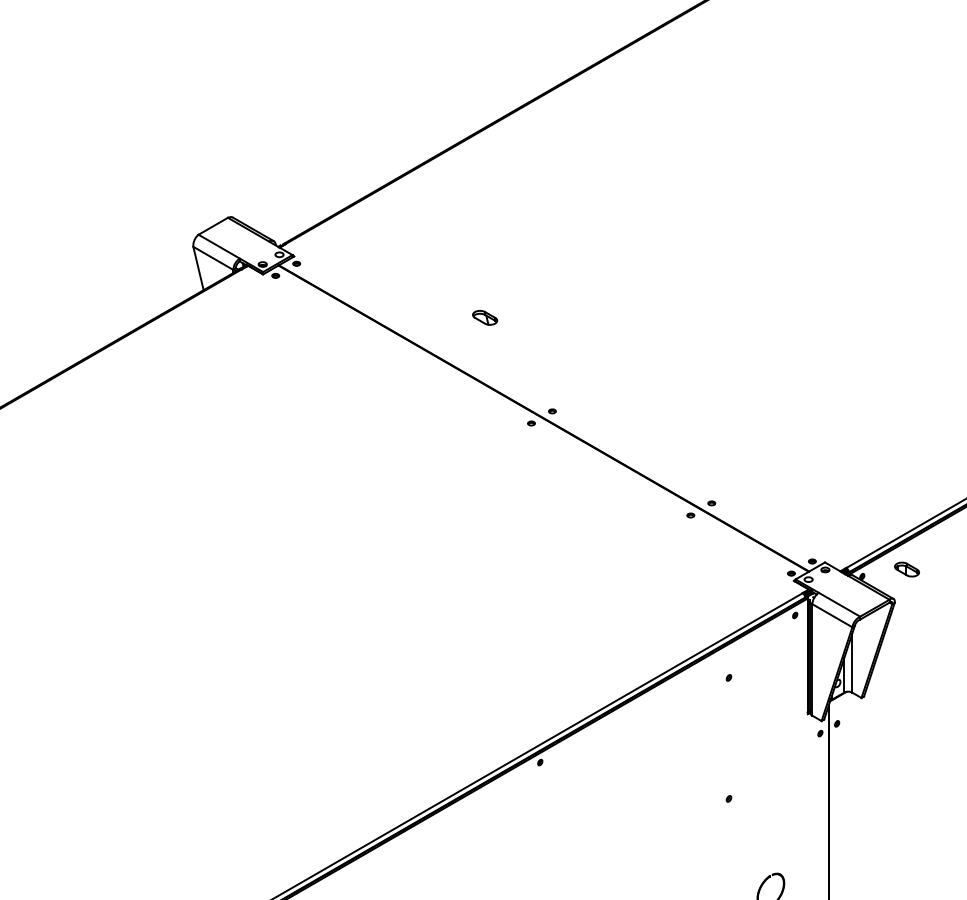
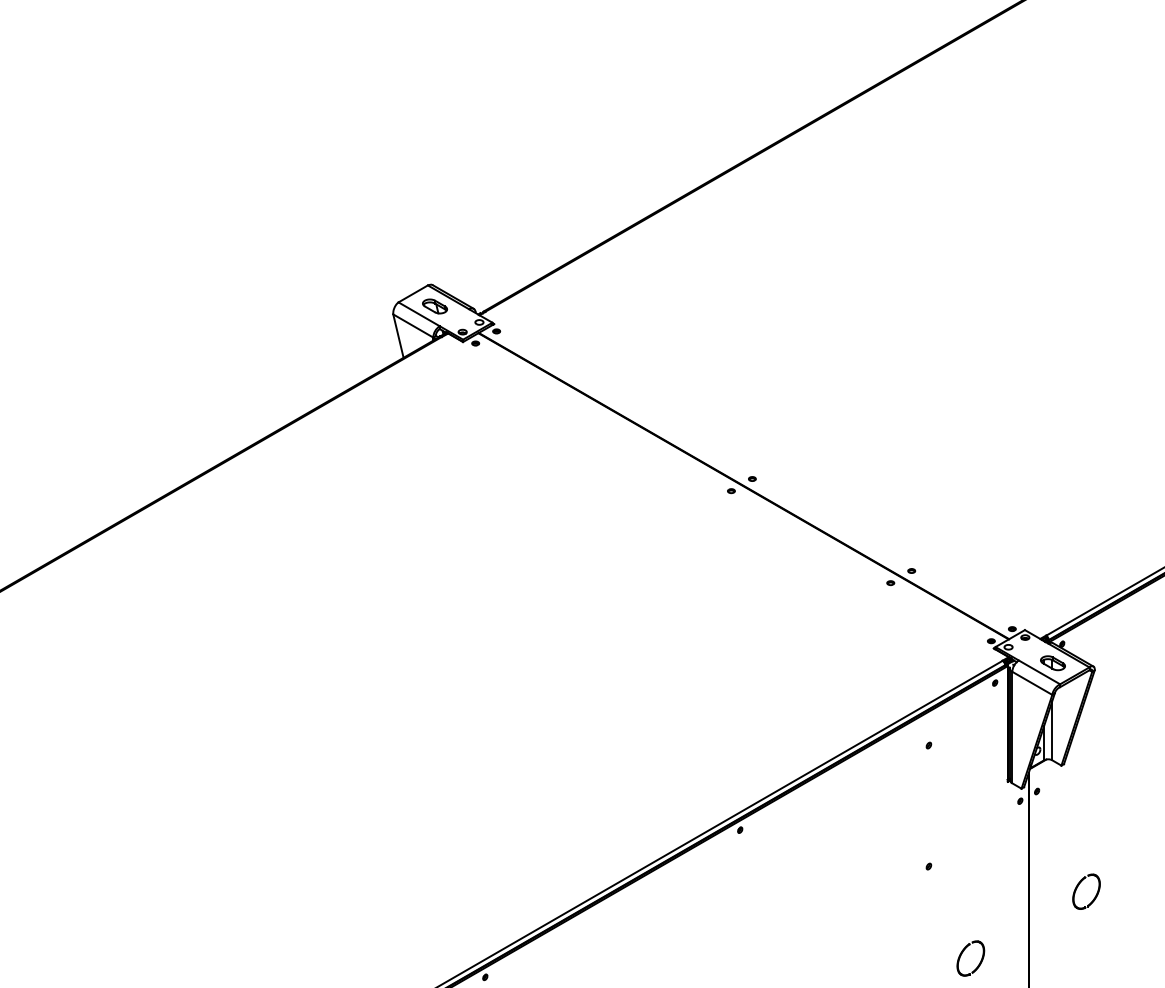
part: (484, 317) -> (434, 306), moved
part: (906, 569) -> (1052, 663), moved
part: (886, 823) -> (1086, 891), added

